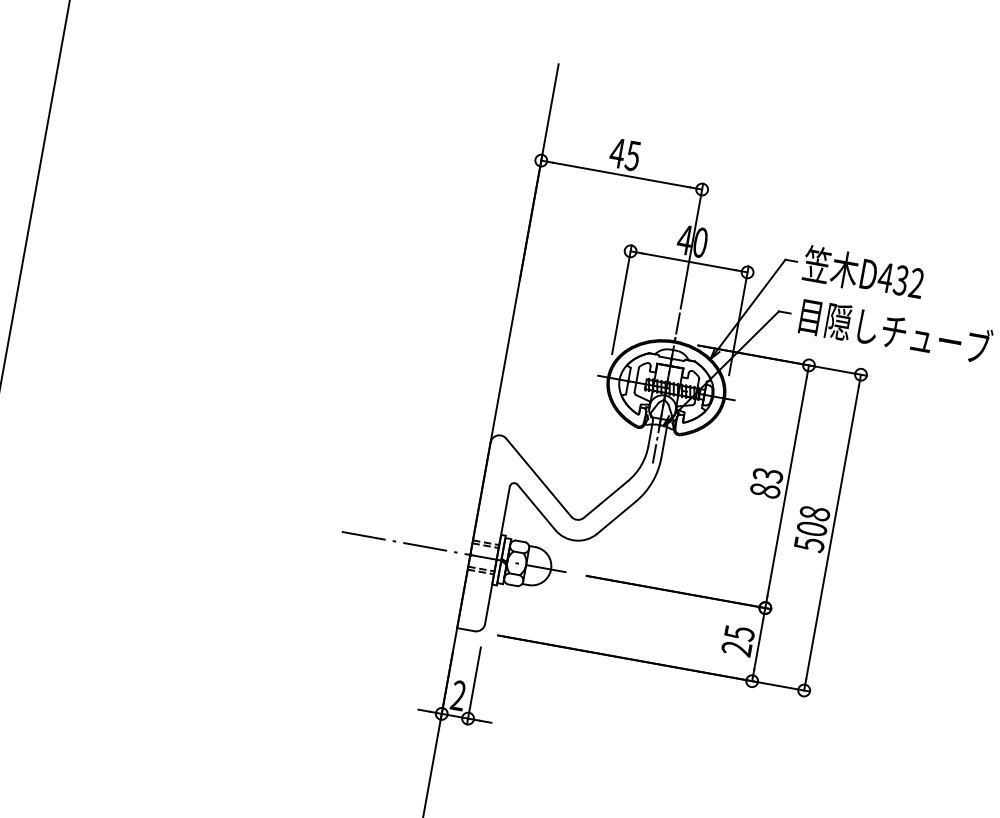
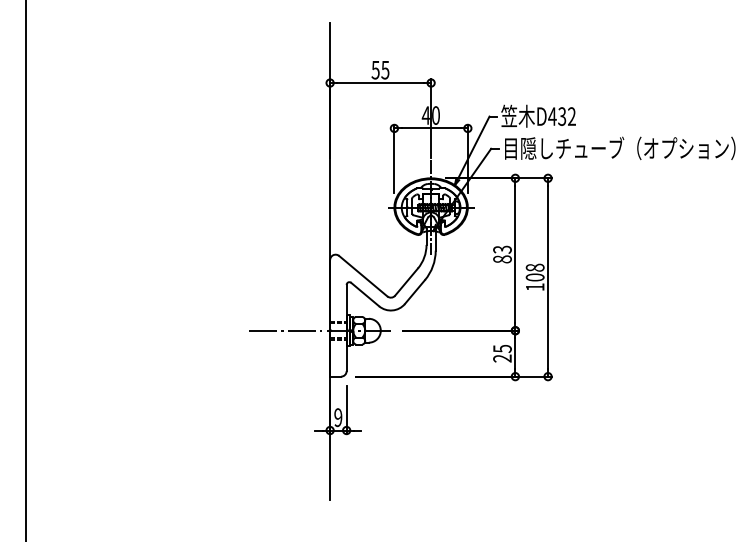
text: (617, 153) -> (375, 70), 45 -> 55
text: (809, 544) -> (535, 287), 508 -> 108
text: (458, 695) -> (338, 417), 2 -> 9

